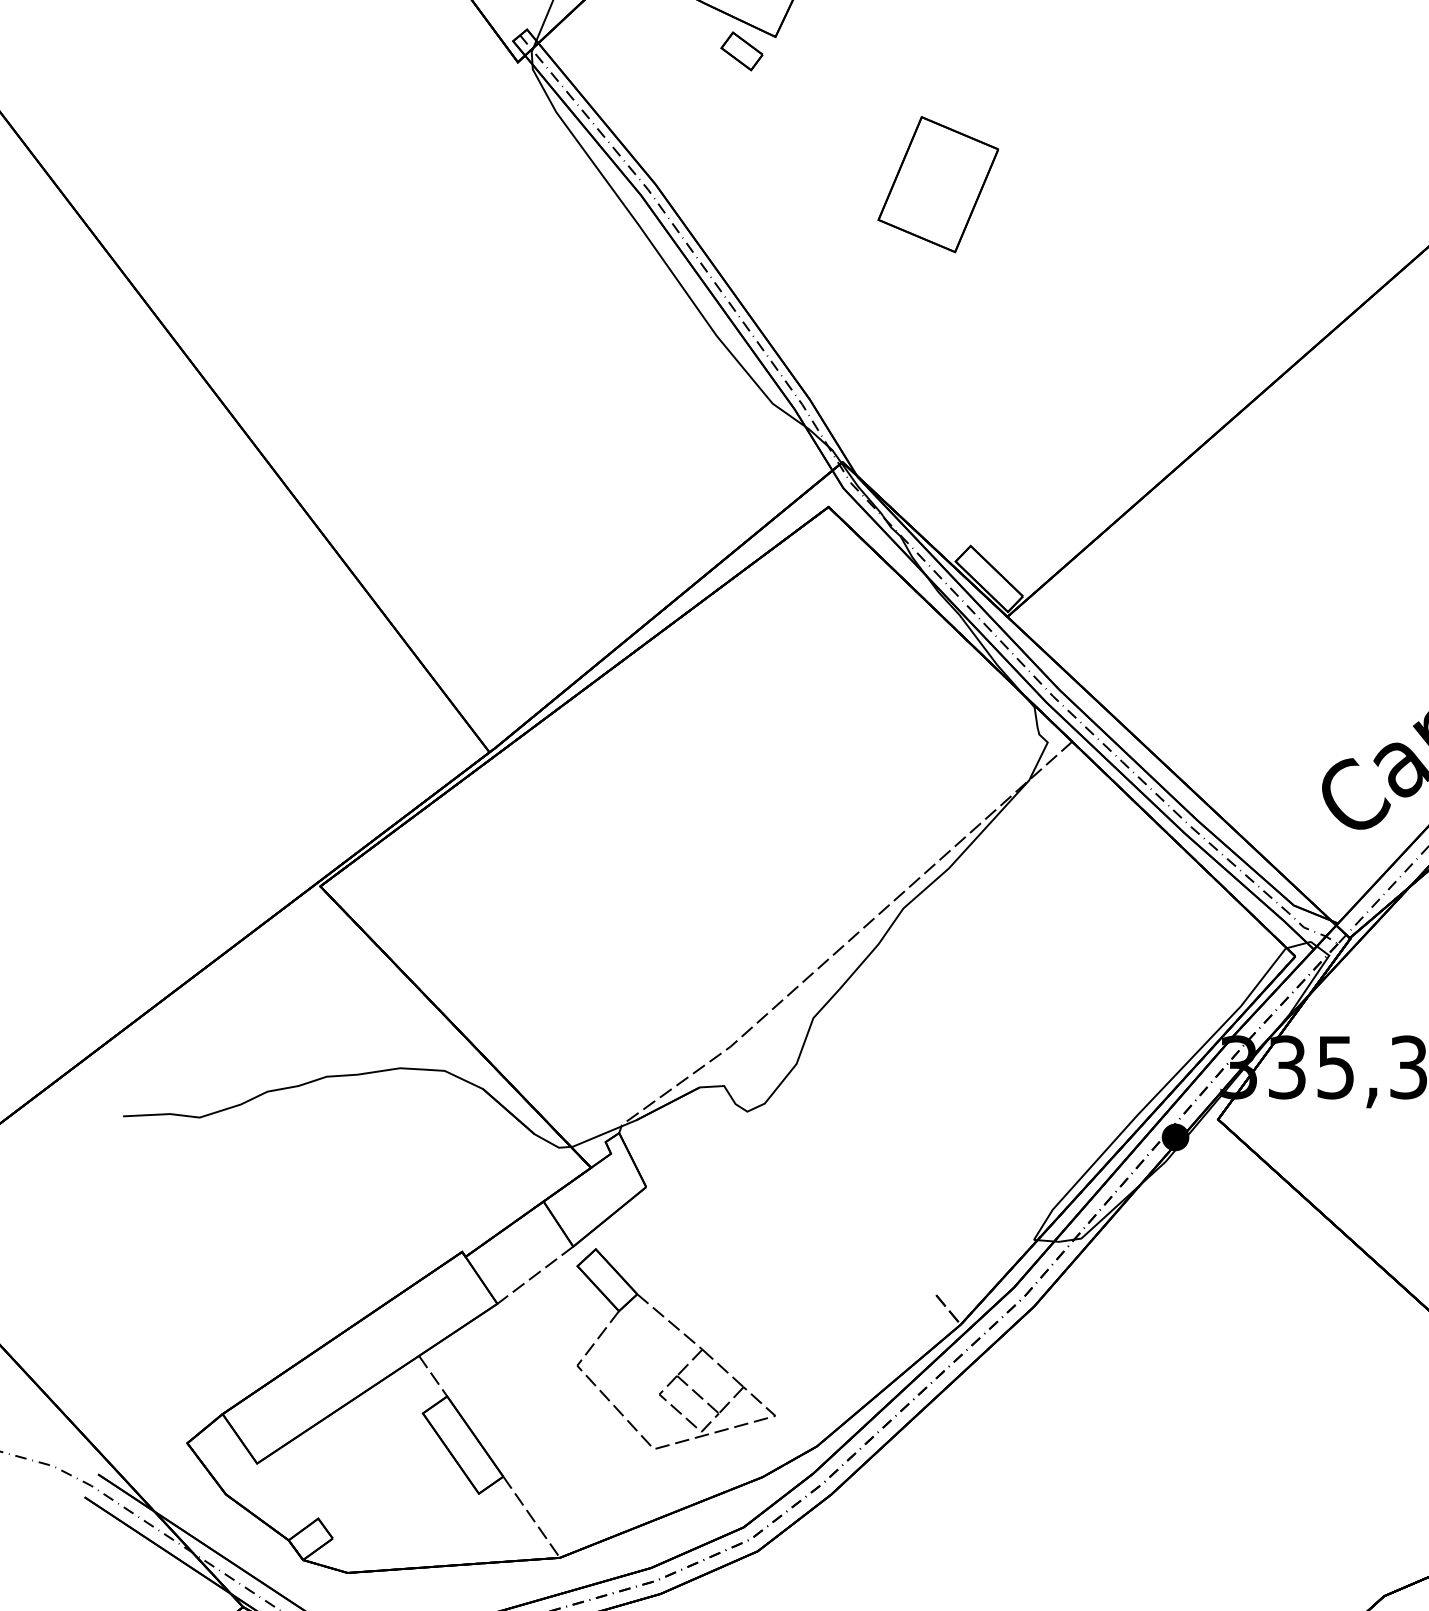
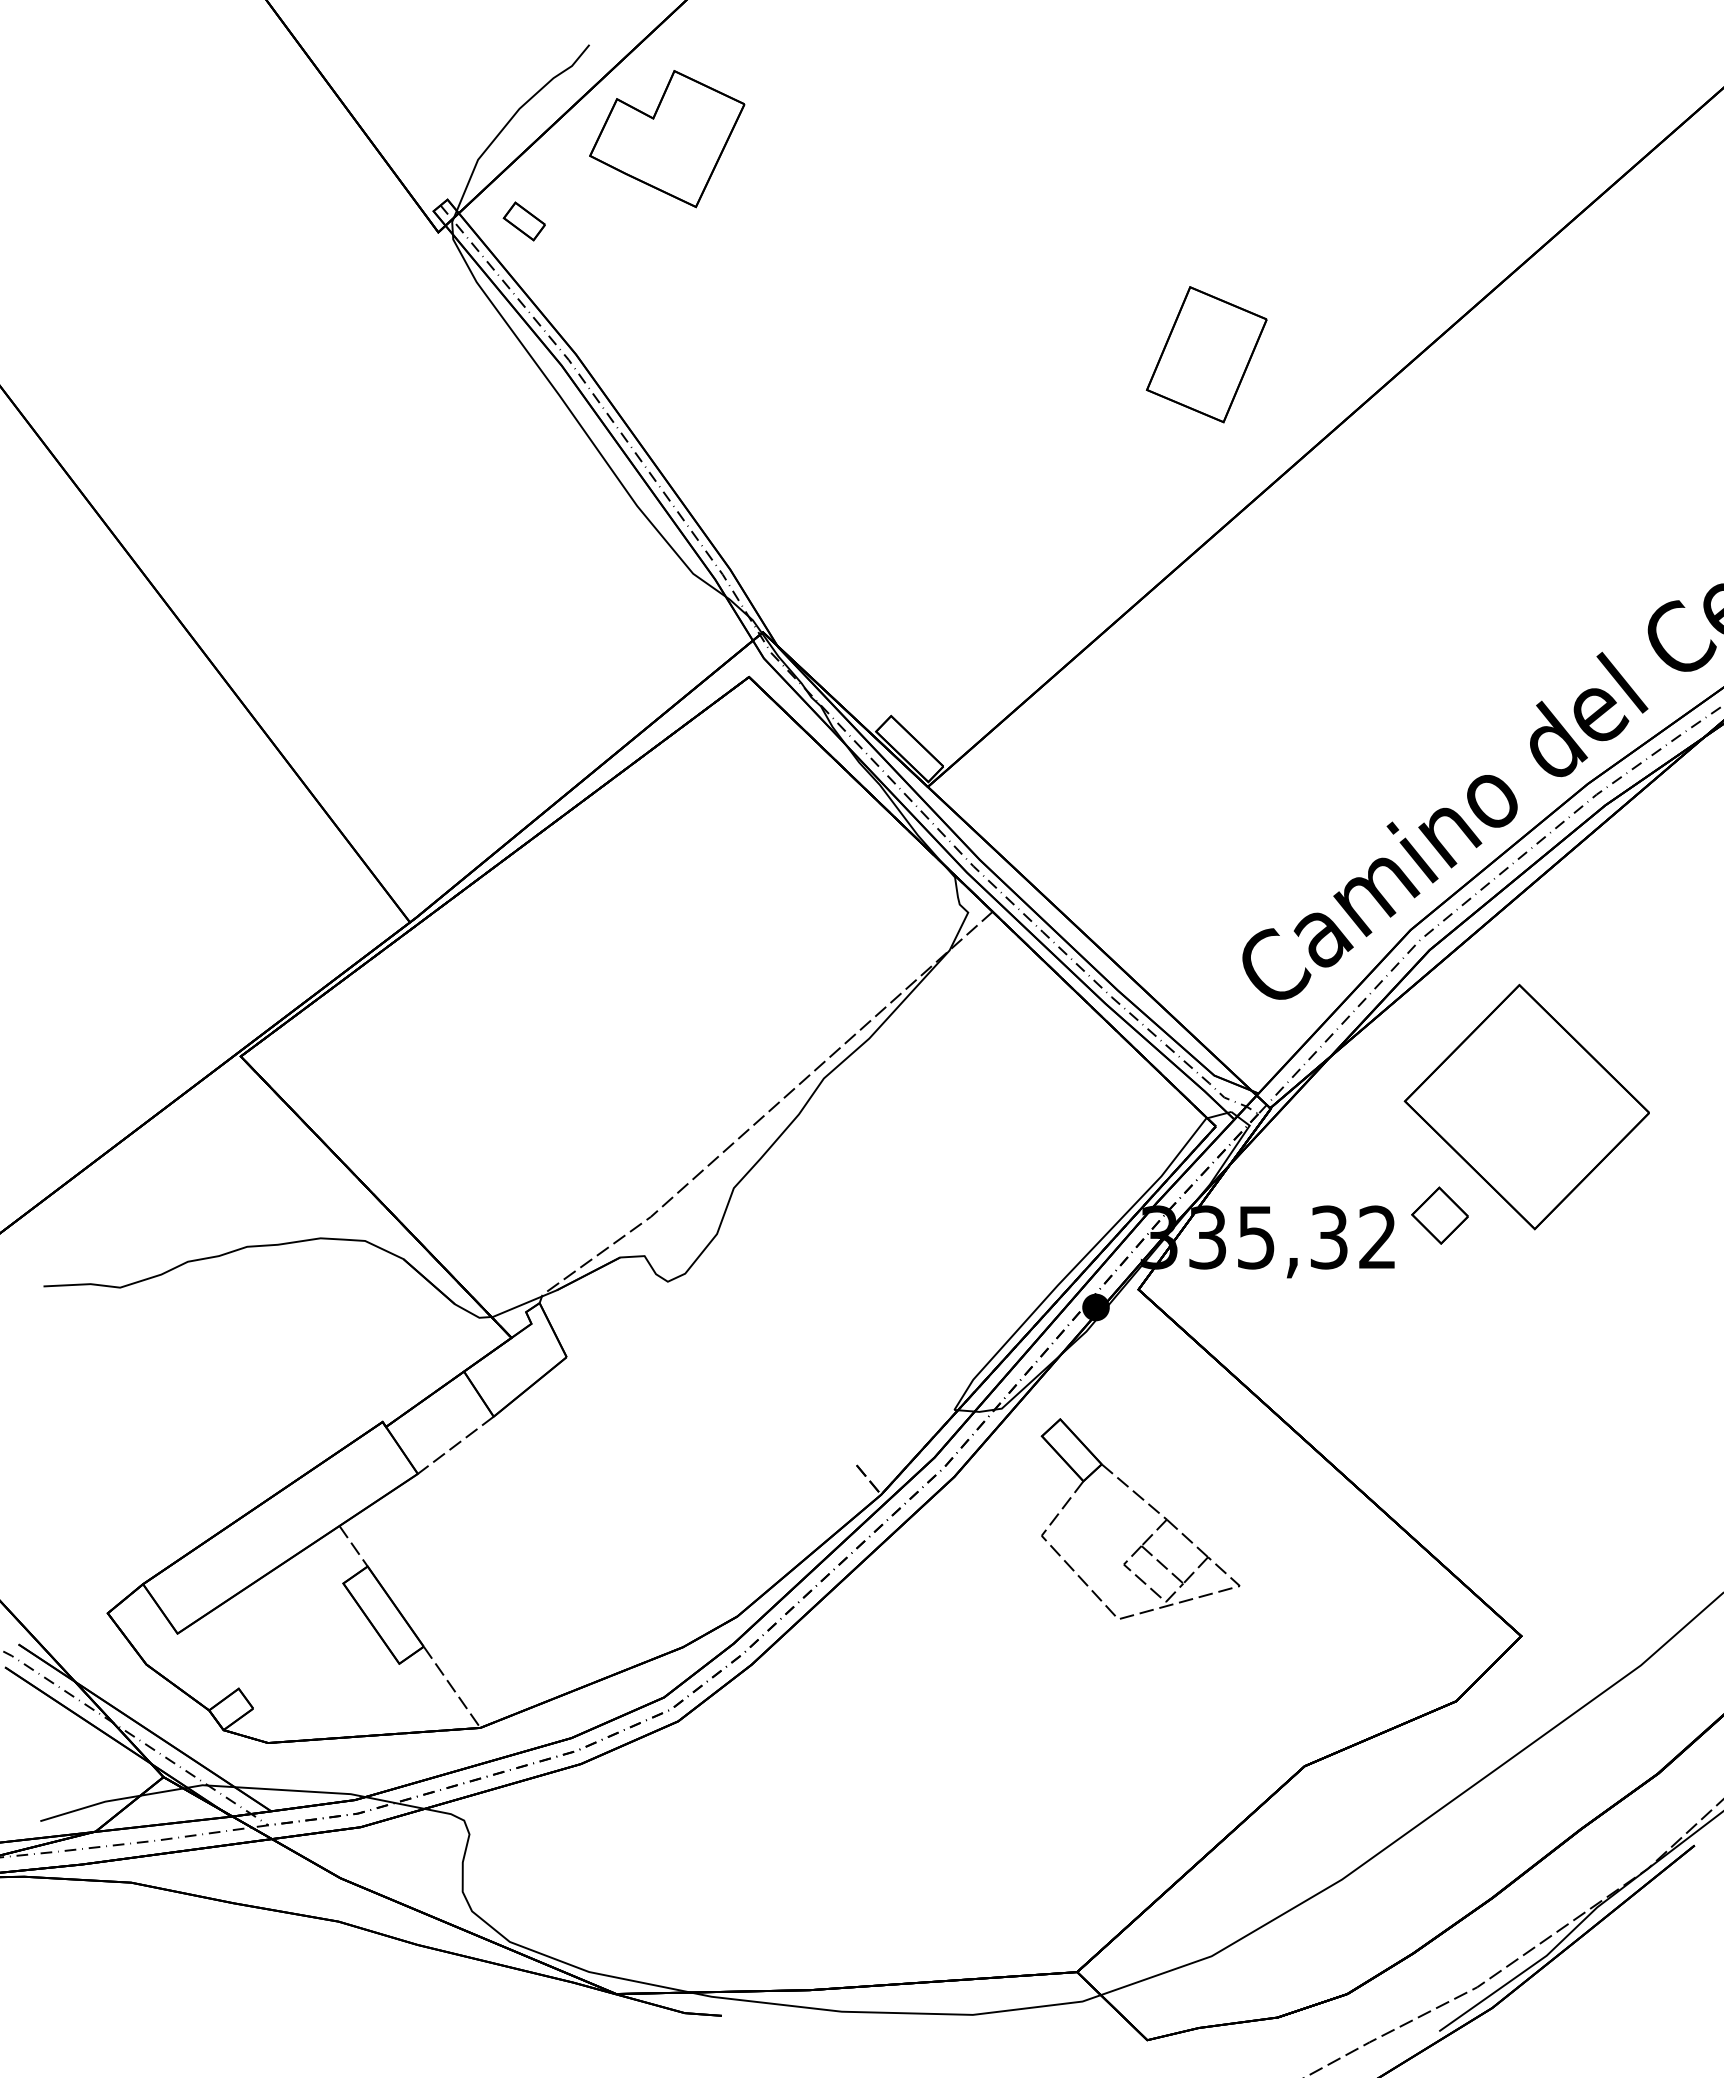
part: (741, 51) -> (523, 221), moved
part: (938, 184) -> (1206, 354), moved
part: (685, 1336) -> (1149, 1506), moved

